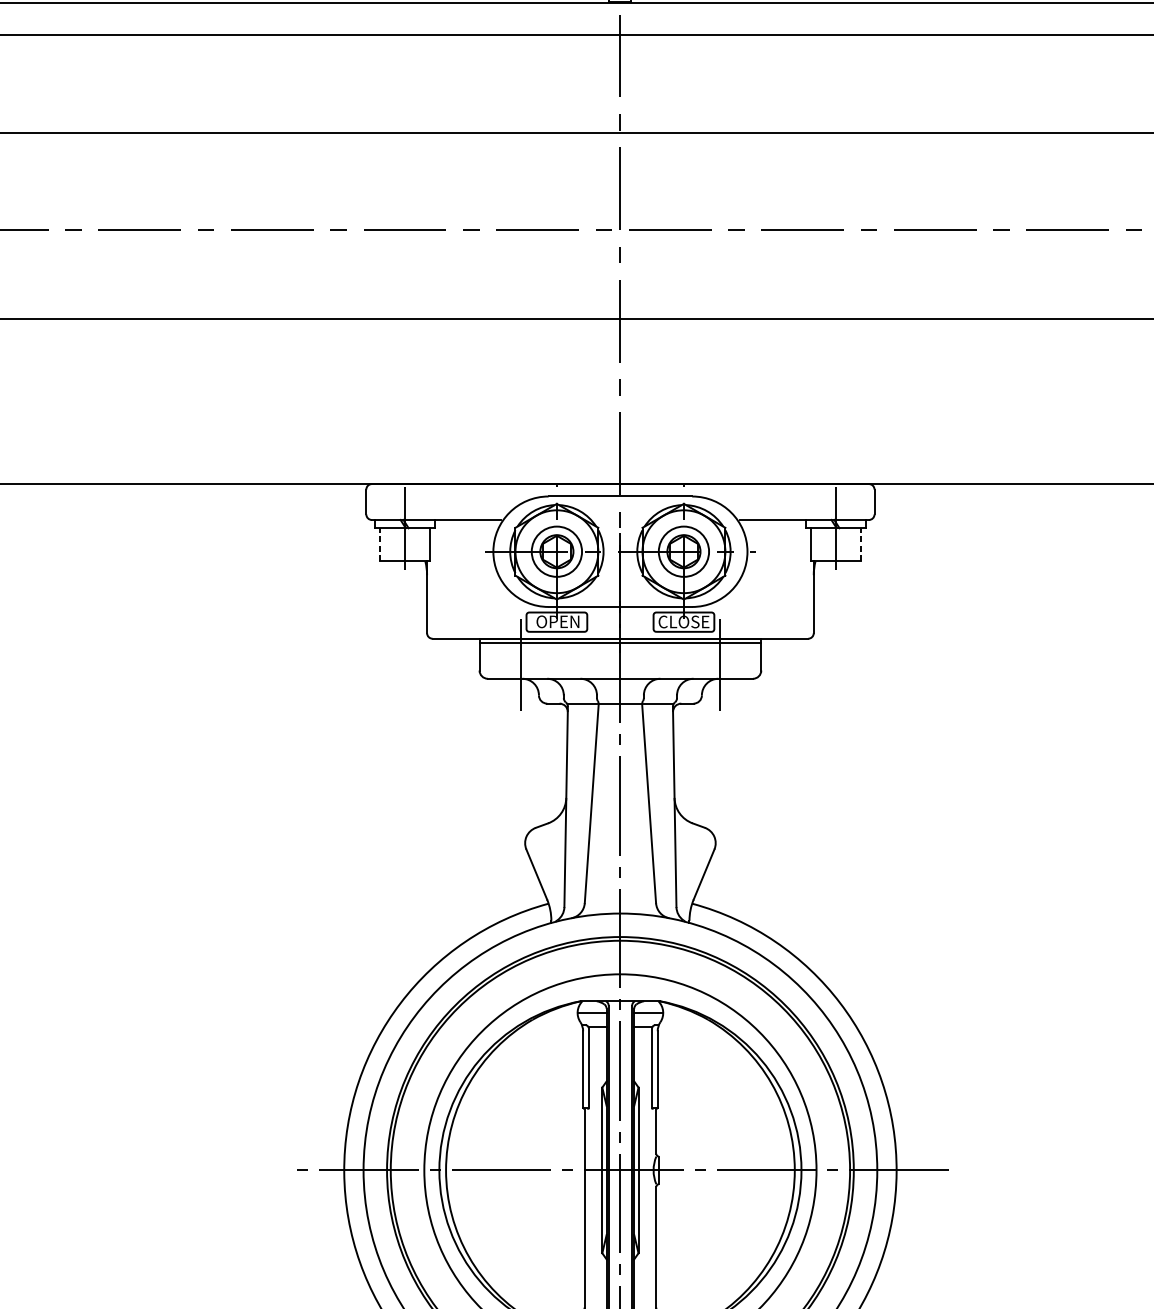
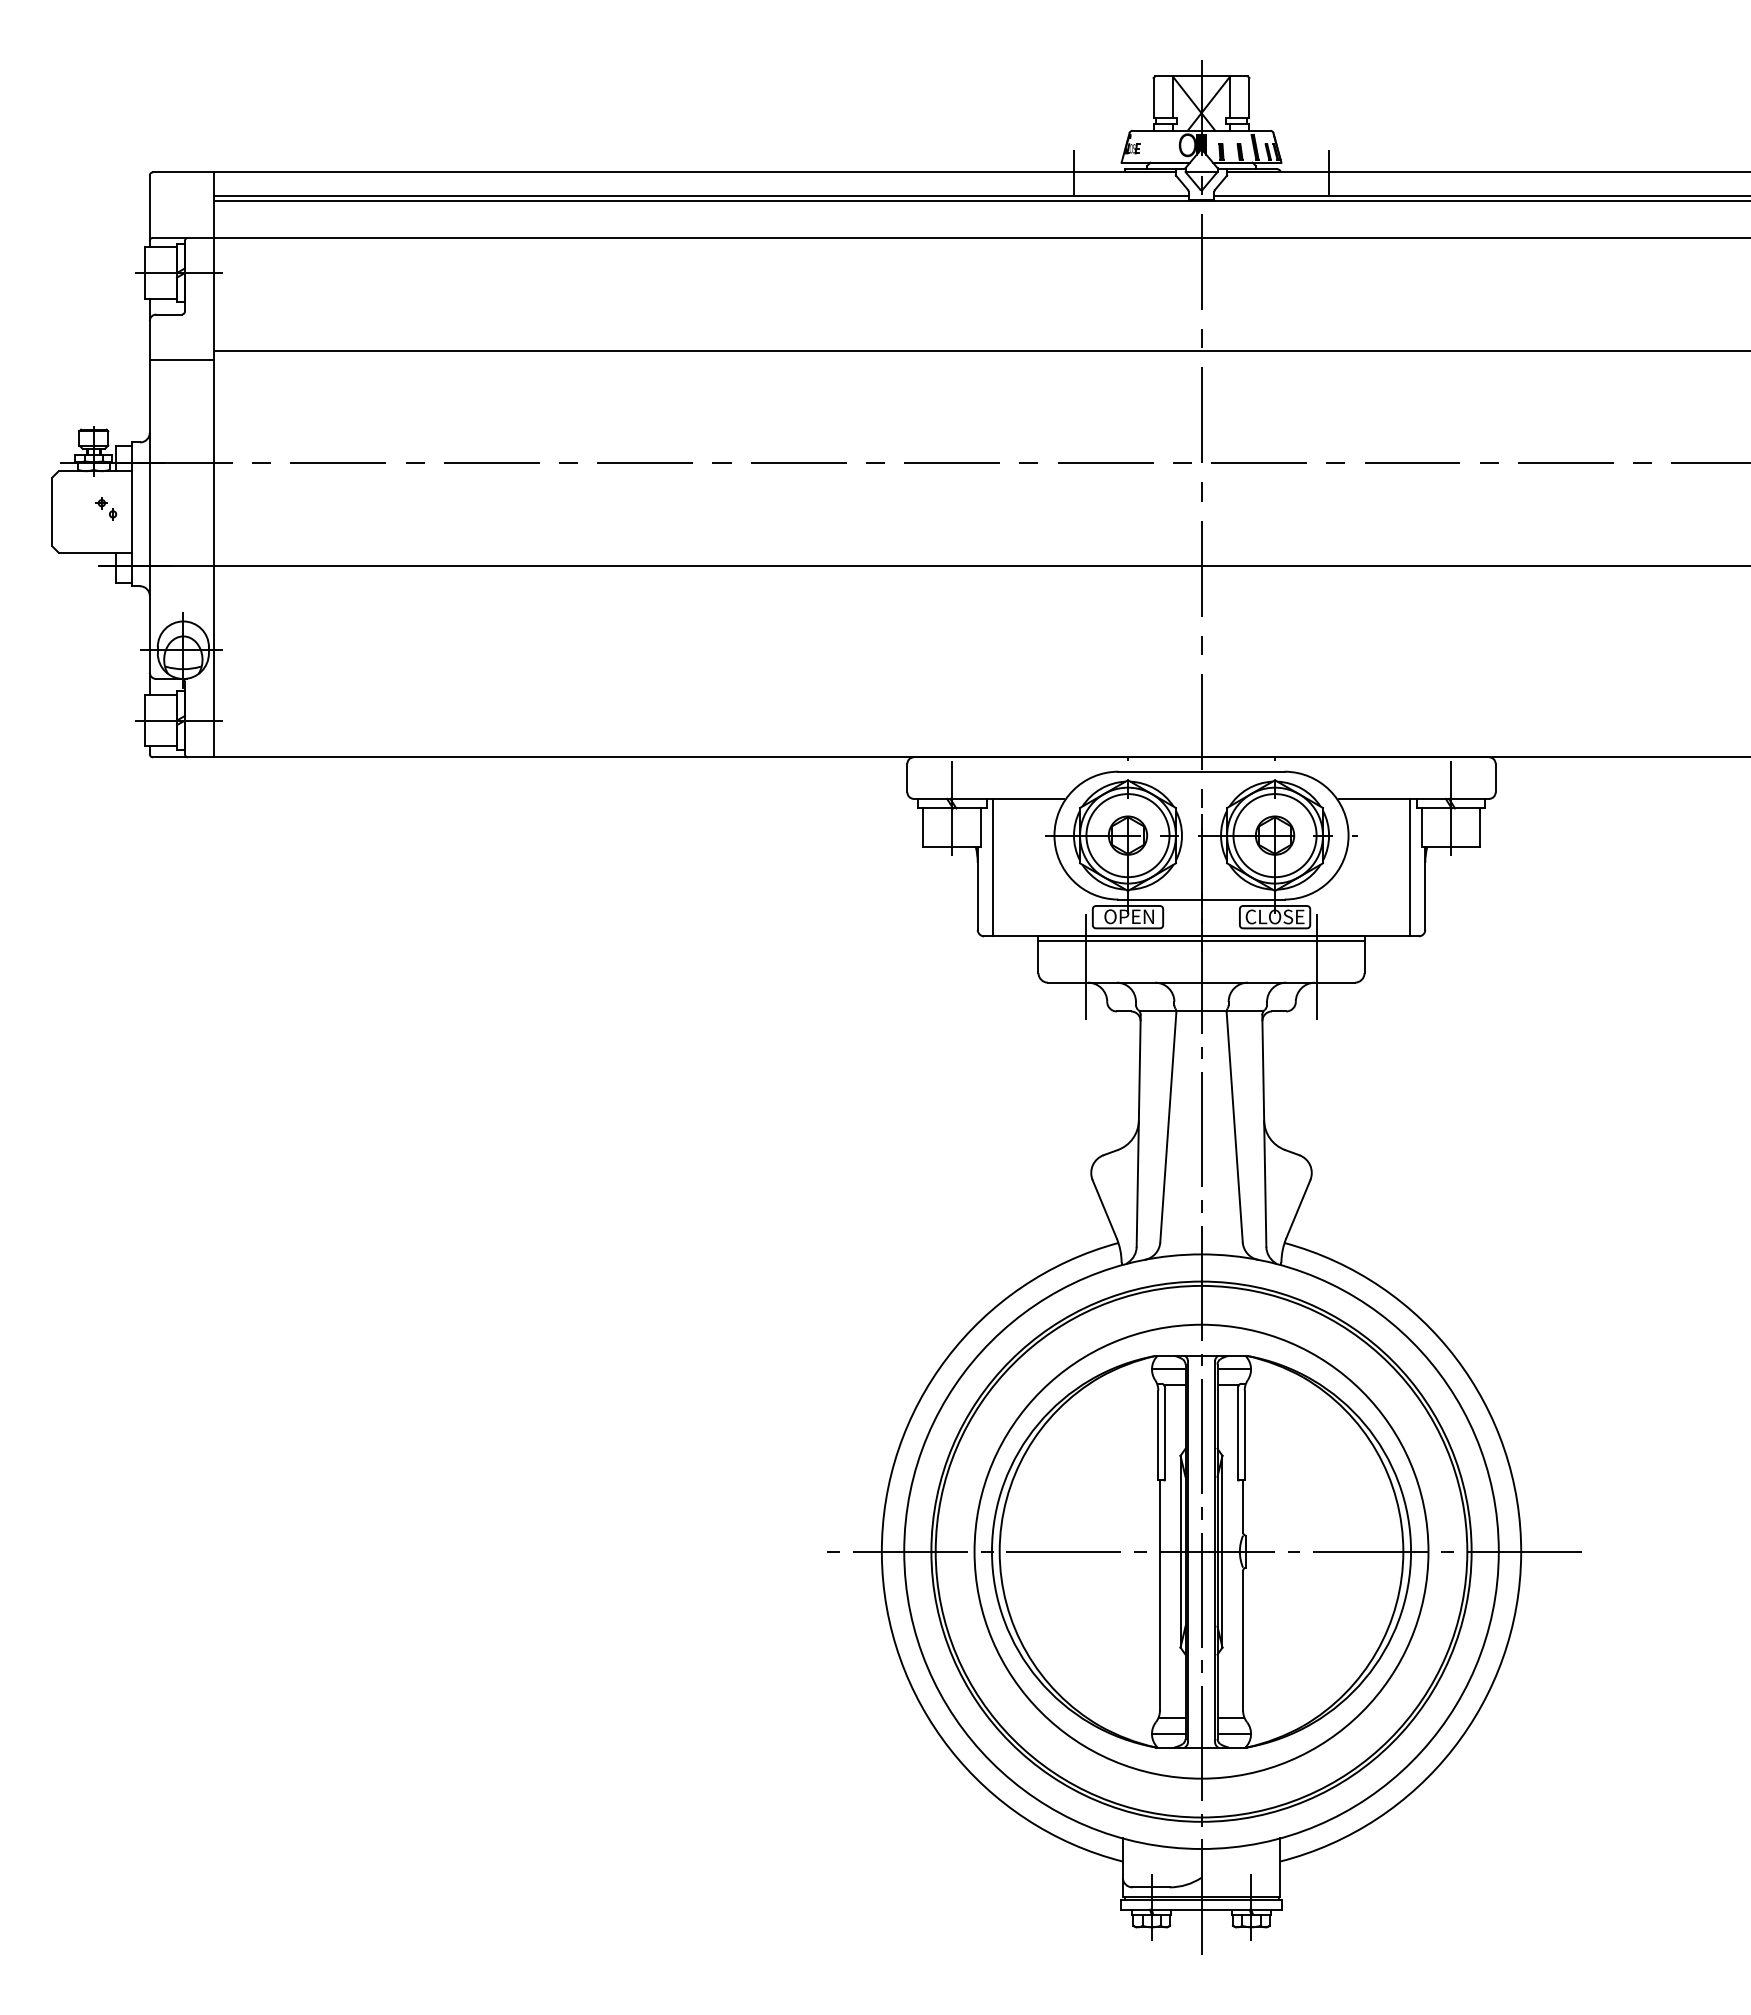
line: (380, 544) -> (923, 827), dashed -> solid
line: (860, 544) -> (1479, 827), dashed -> solid
circle: (556, 551) -> (1127, 835), size x1.43
circle: (683, 551) -> (1274, 835), size x1.43
line: (440, 579) -> (993, 867), added
line: (800, 579) -> (1409, 867), added

